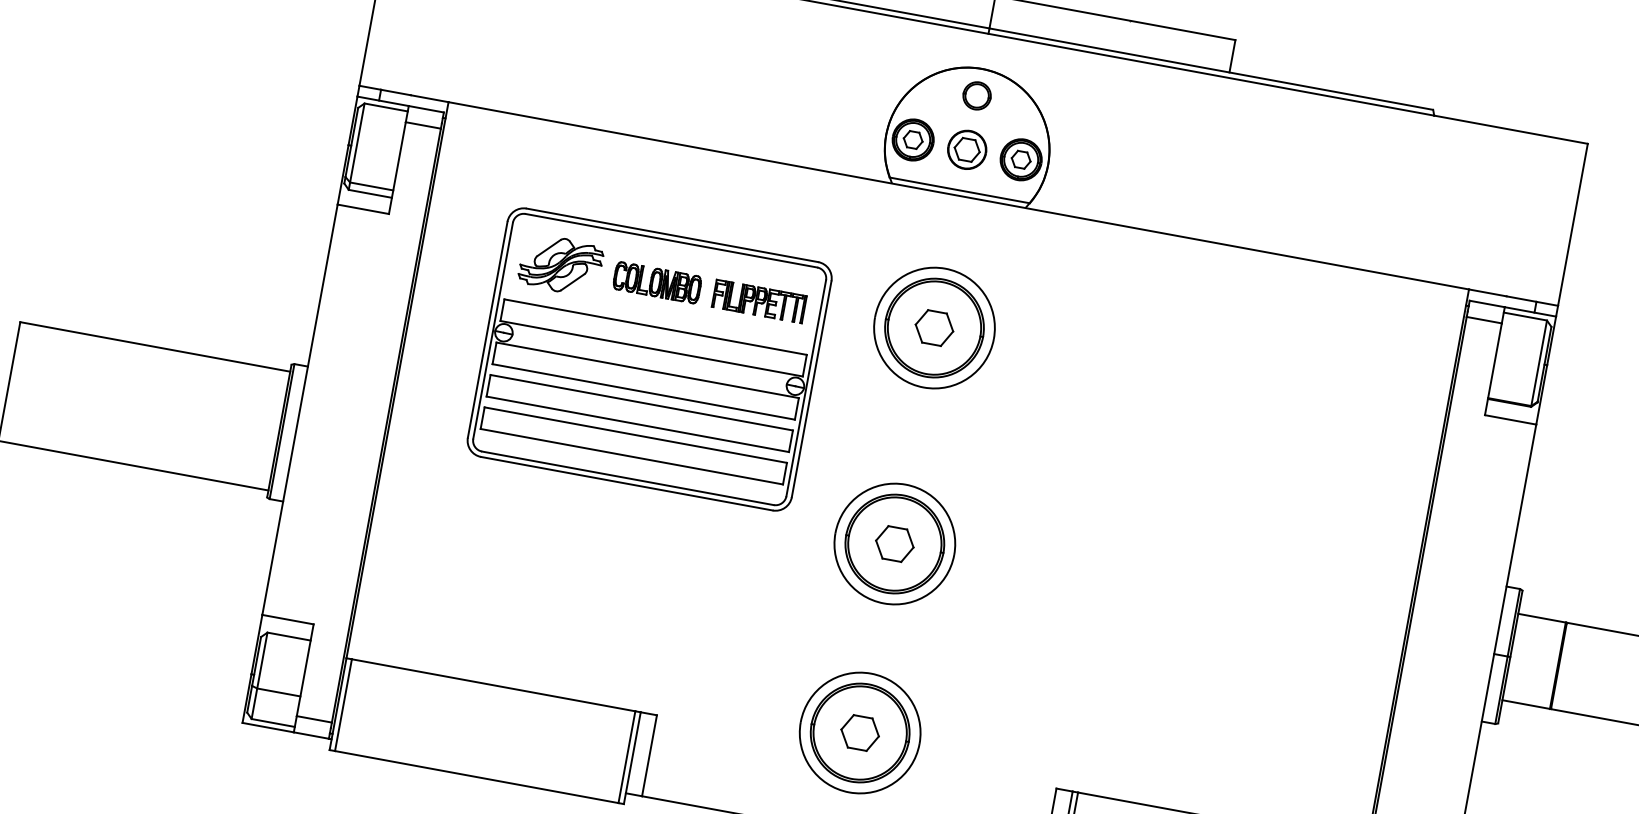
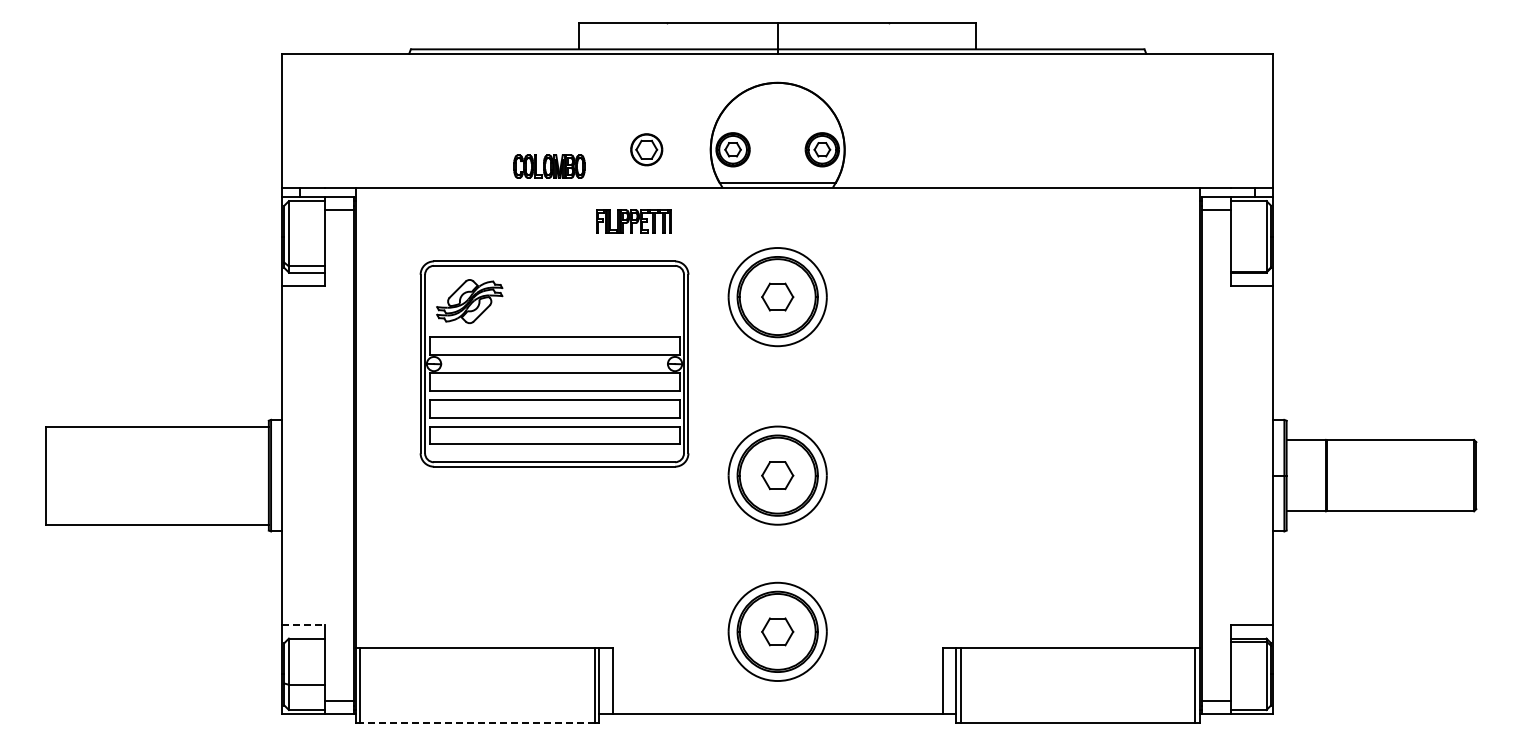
part: (976, 96) -> (777, 105), removed
part: (966, 149) -> (646, 149), moved
part: (657, 282) -> (549, 166), moved
part: (759, 301) -> (633, 221), moved
line: (288, 620) -> (303, 625), solid -> dashed
line: (476, 777) -> (477, 723), solid -> dashed

